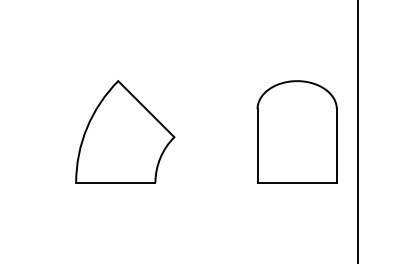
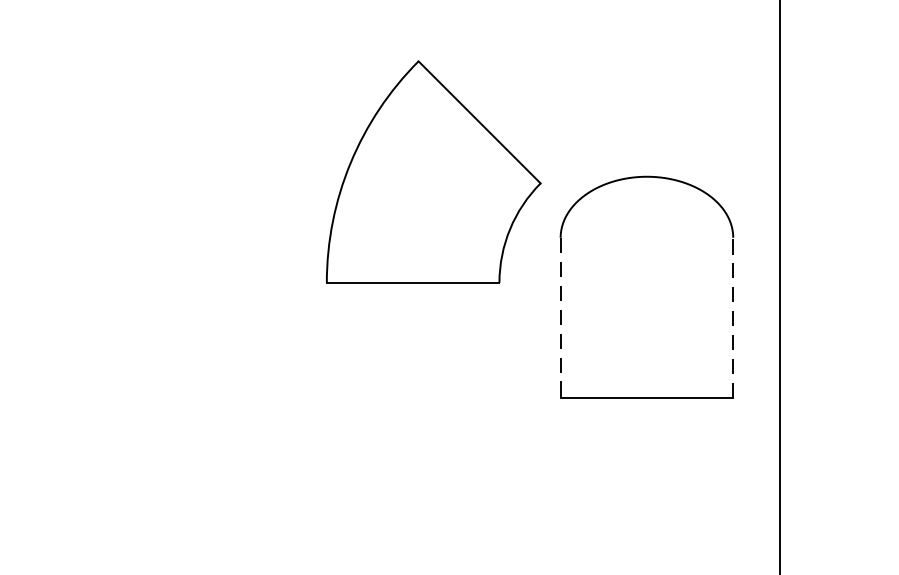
part: (125, 131) -> (434, 171), moved
line: (257, 146) -> (560, 319), solid -> dashed
line: (336, 146) -> (732, 319), solid -> dashed

